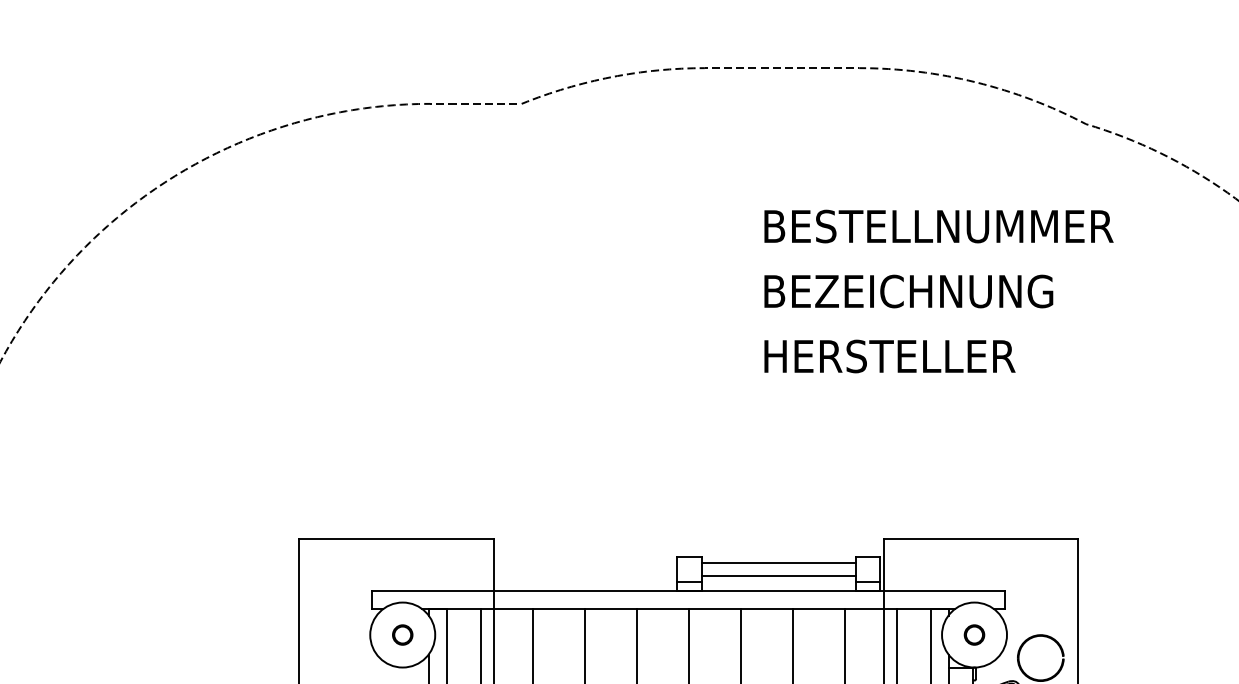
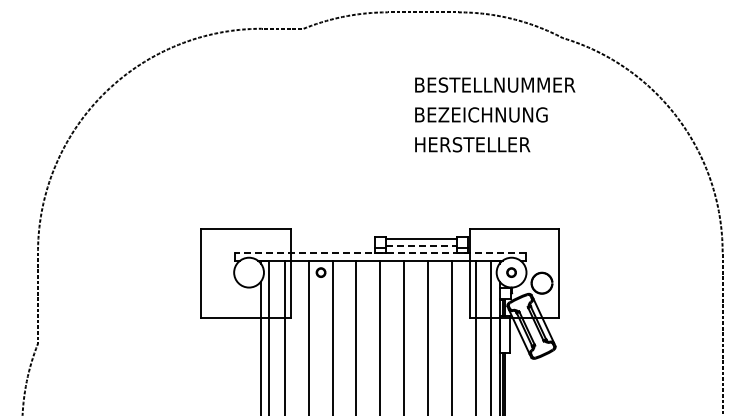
line: (780, 575) -> (422, 245), solid -> dashed
line: (686, 591) -> (379, 252), solid -> dashed
part: (401, 634) -> (320, 272), moved

